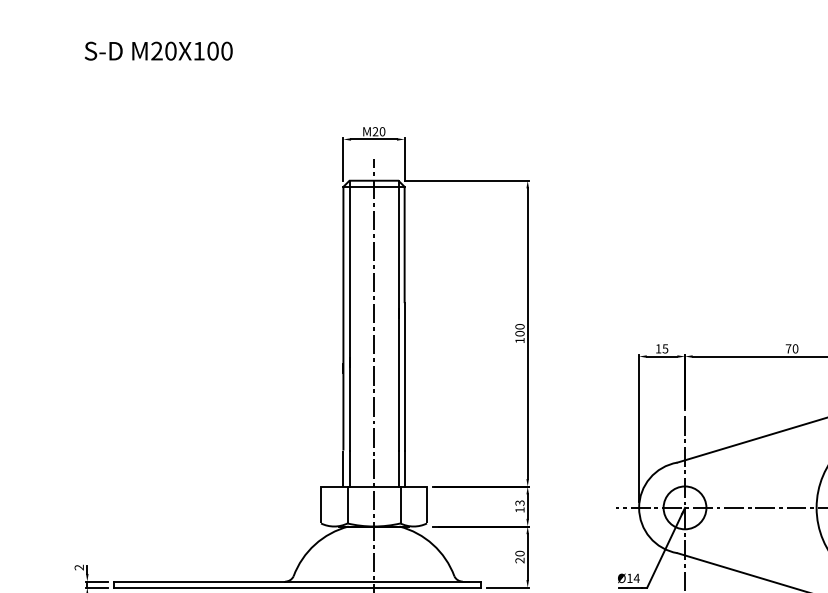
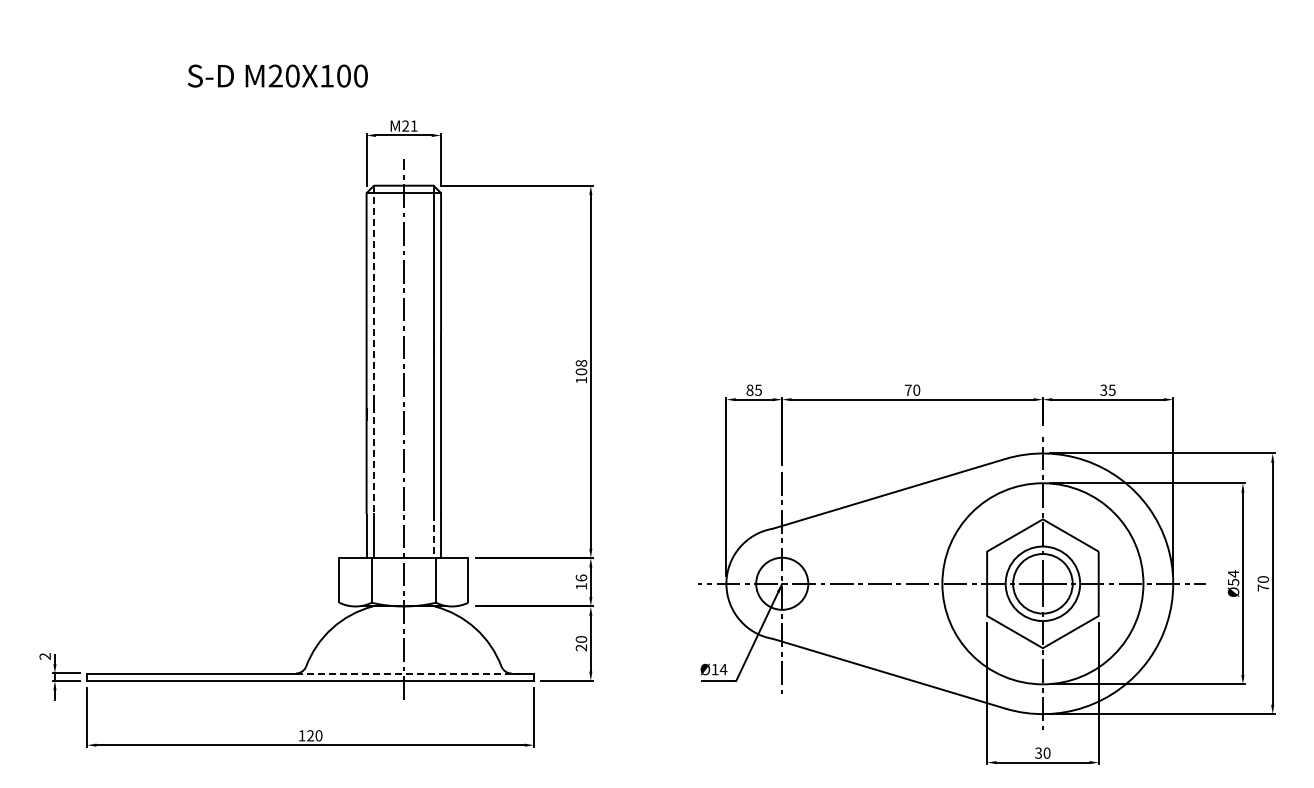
text: (158, 50) -> (277, 75), moved
text: (381, 131) -> (413, 125), 20 -> 21
line: (349, 316) -> (374, 350), solid -> dashed
text: (520, 326) -> (581, 363), 100 -> 108
text: (658, 348) -> (749, 389), 15 -> 85
line: (398, 469) -> (433, 536), solid -> dashed
text: (520, 502) -> (581, 577), 13 -> 16
line: (377, 581) -> (407, 673), solid -> dashed

